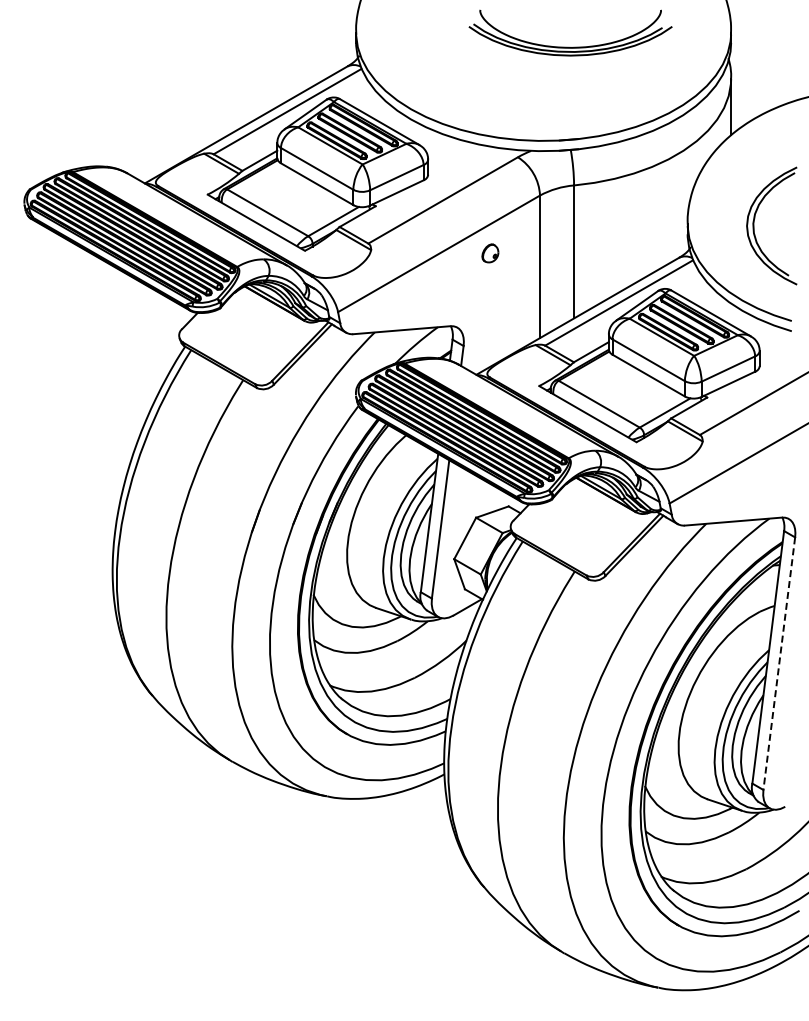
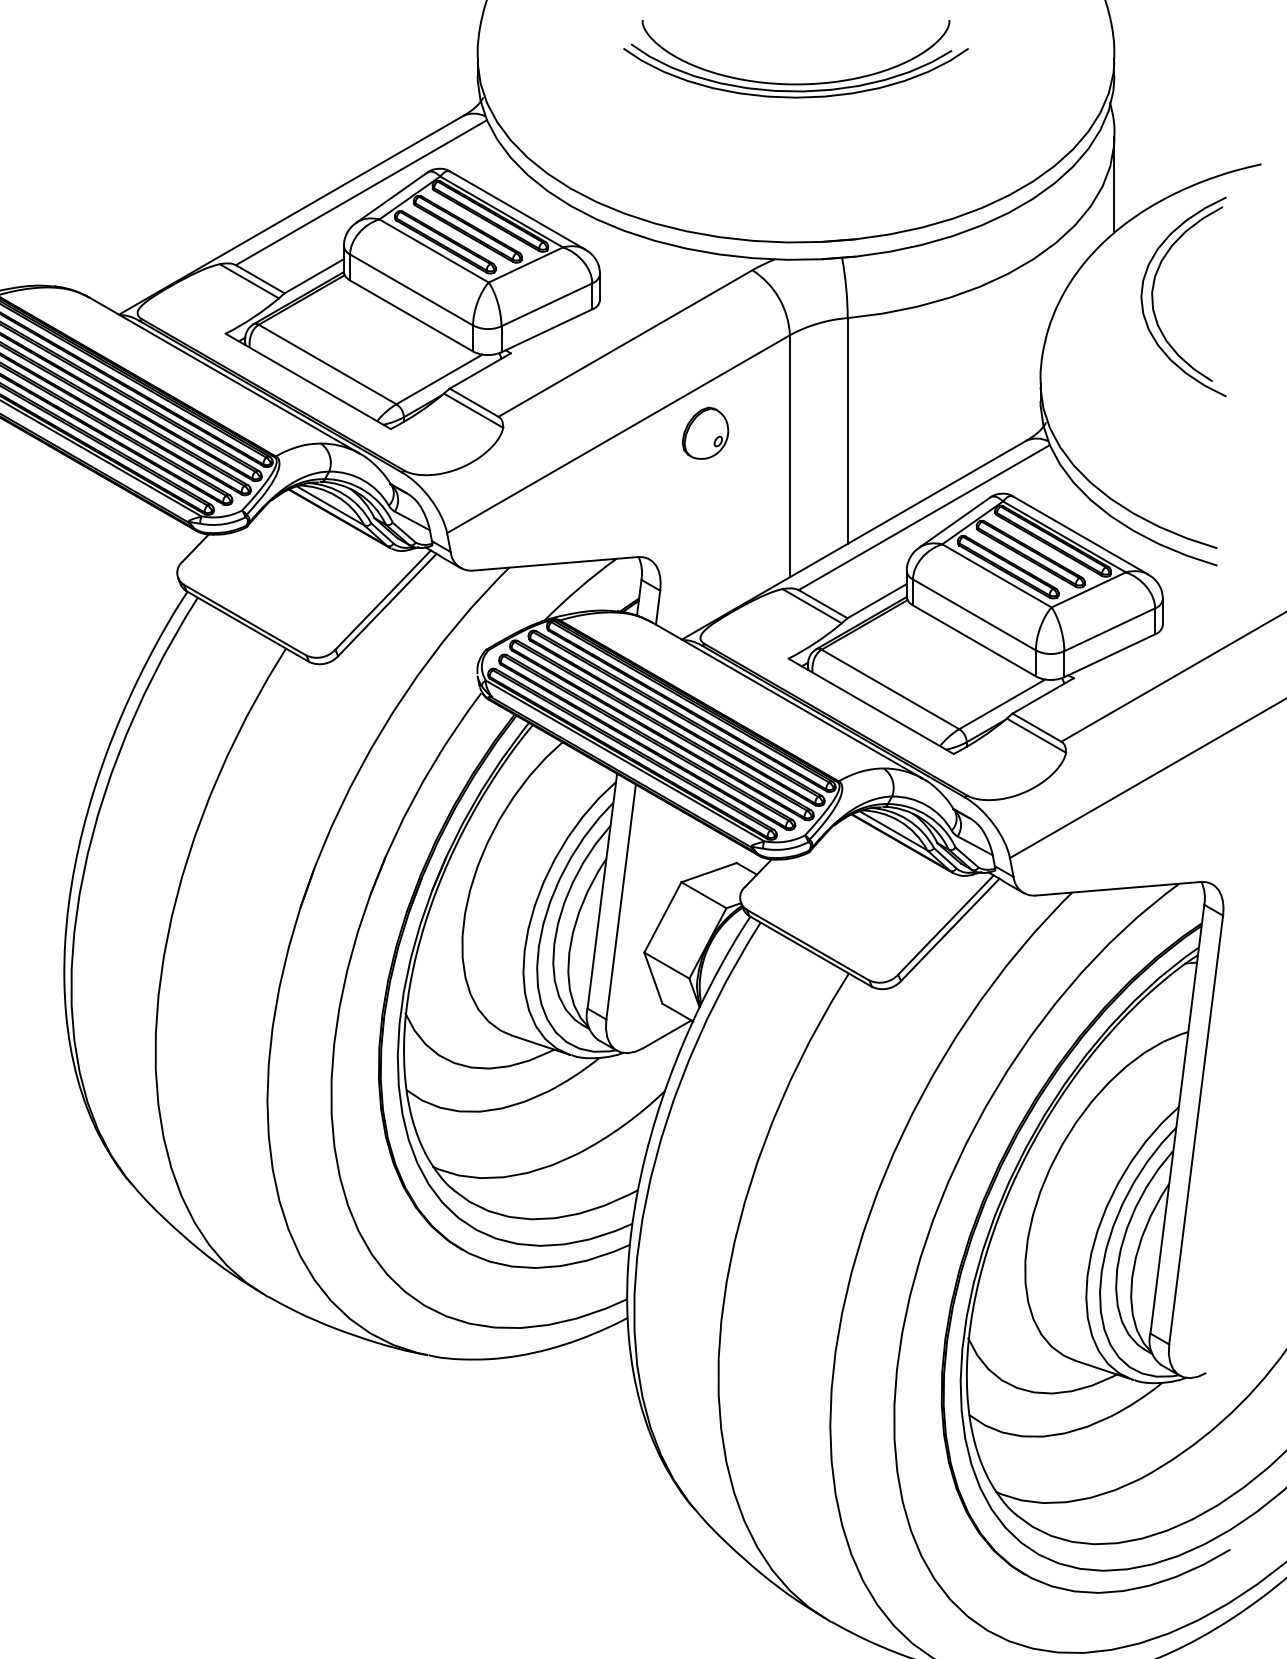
part: (569, 46) -> (794, 82), moved
part: (754, 225) -> (1154, 296), moved
part: (490, 253) -> (705, 433), size x1.67
line: (779, 664) -> (1196, 1131), dashed -> solid

